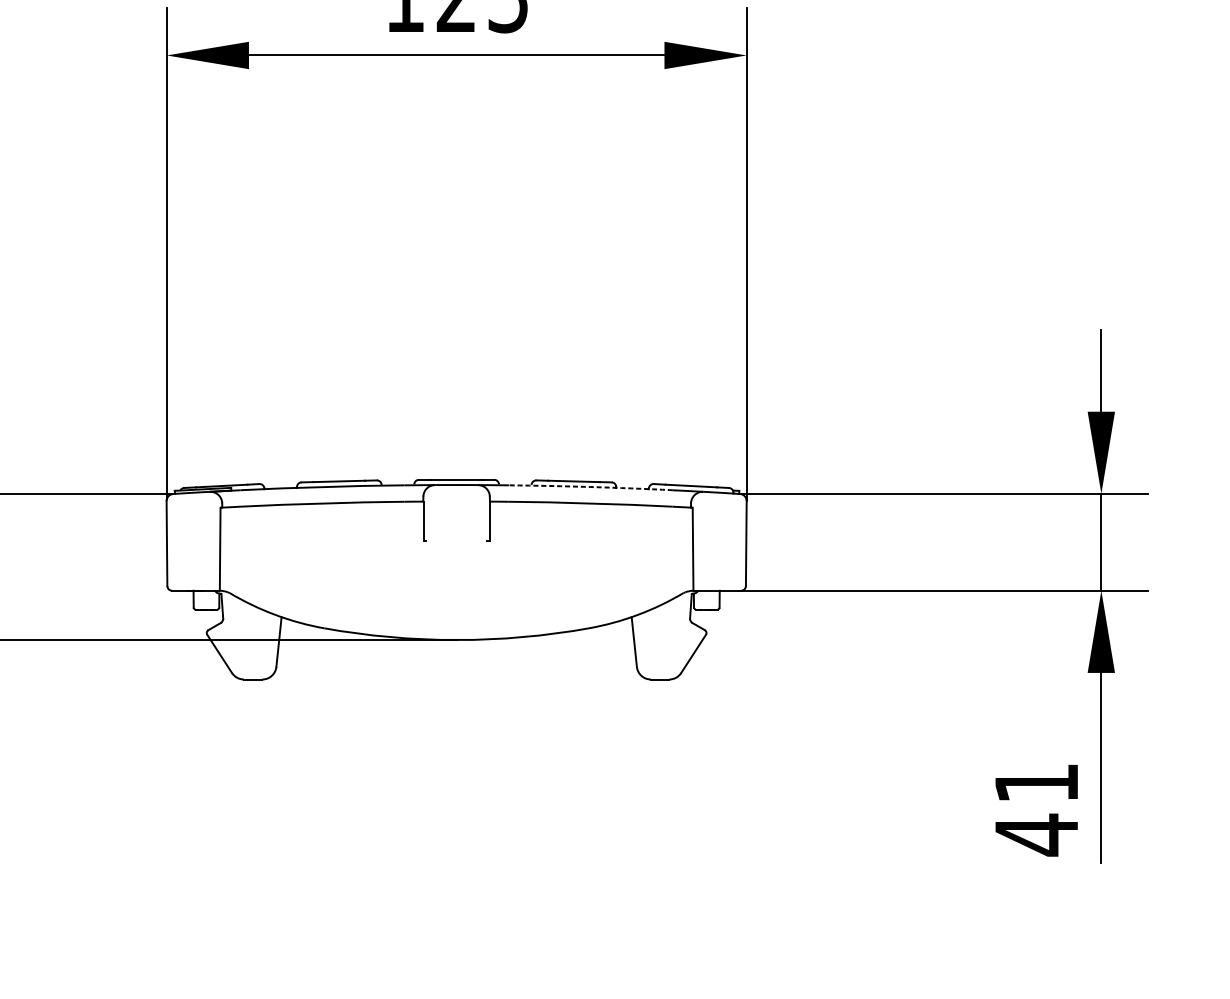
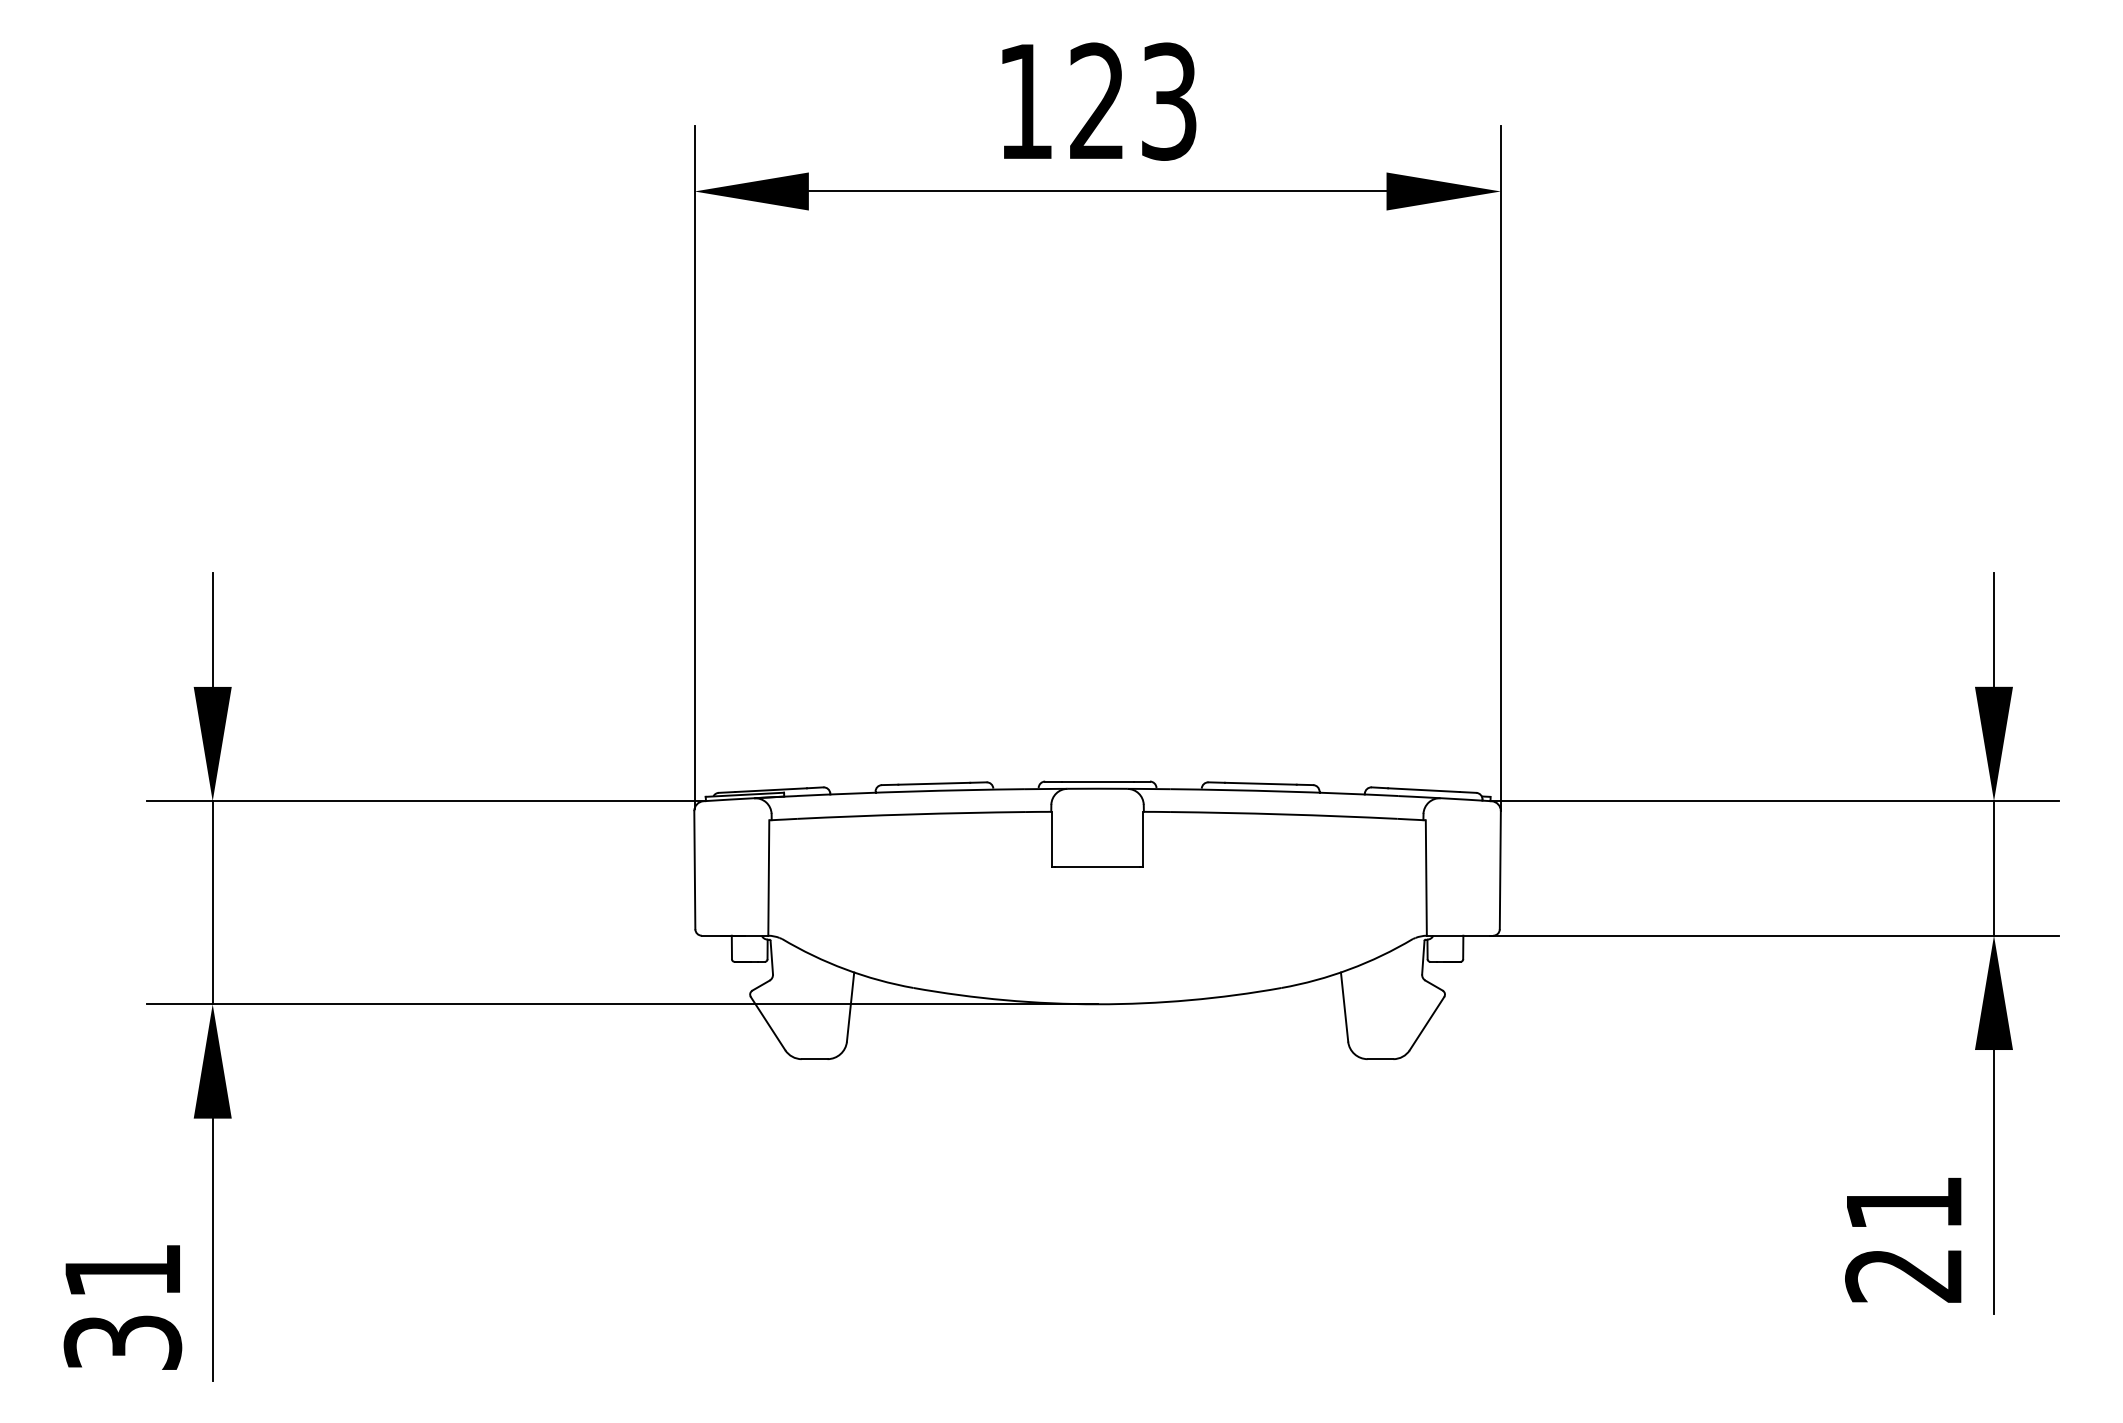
arc: (591, 487) -> (1284, 791), dashed -> solid
line: (456, 541) -> (1097, 867), added
text: (1036, 835) -> (1903, 1275), 41 -> 21

